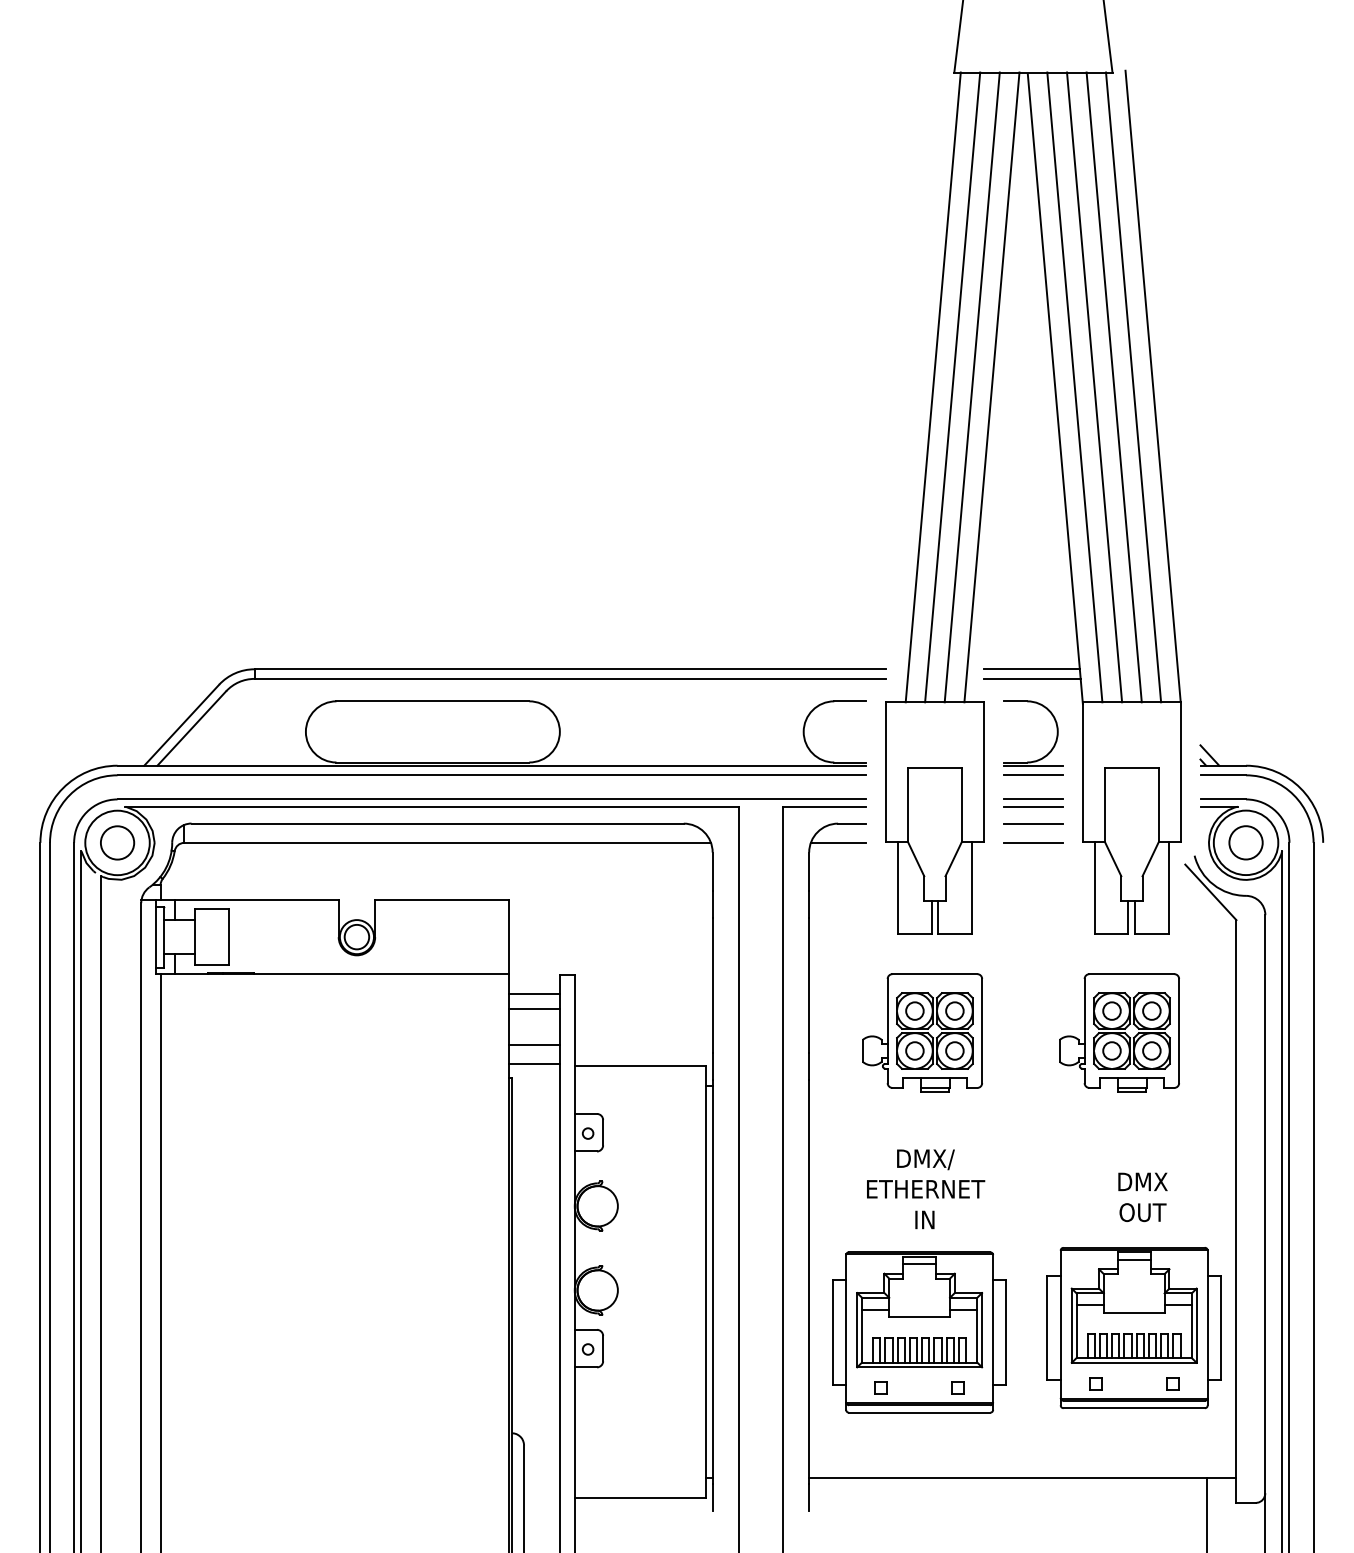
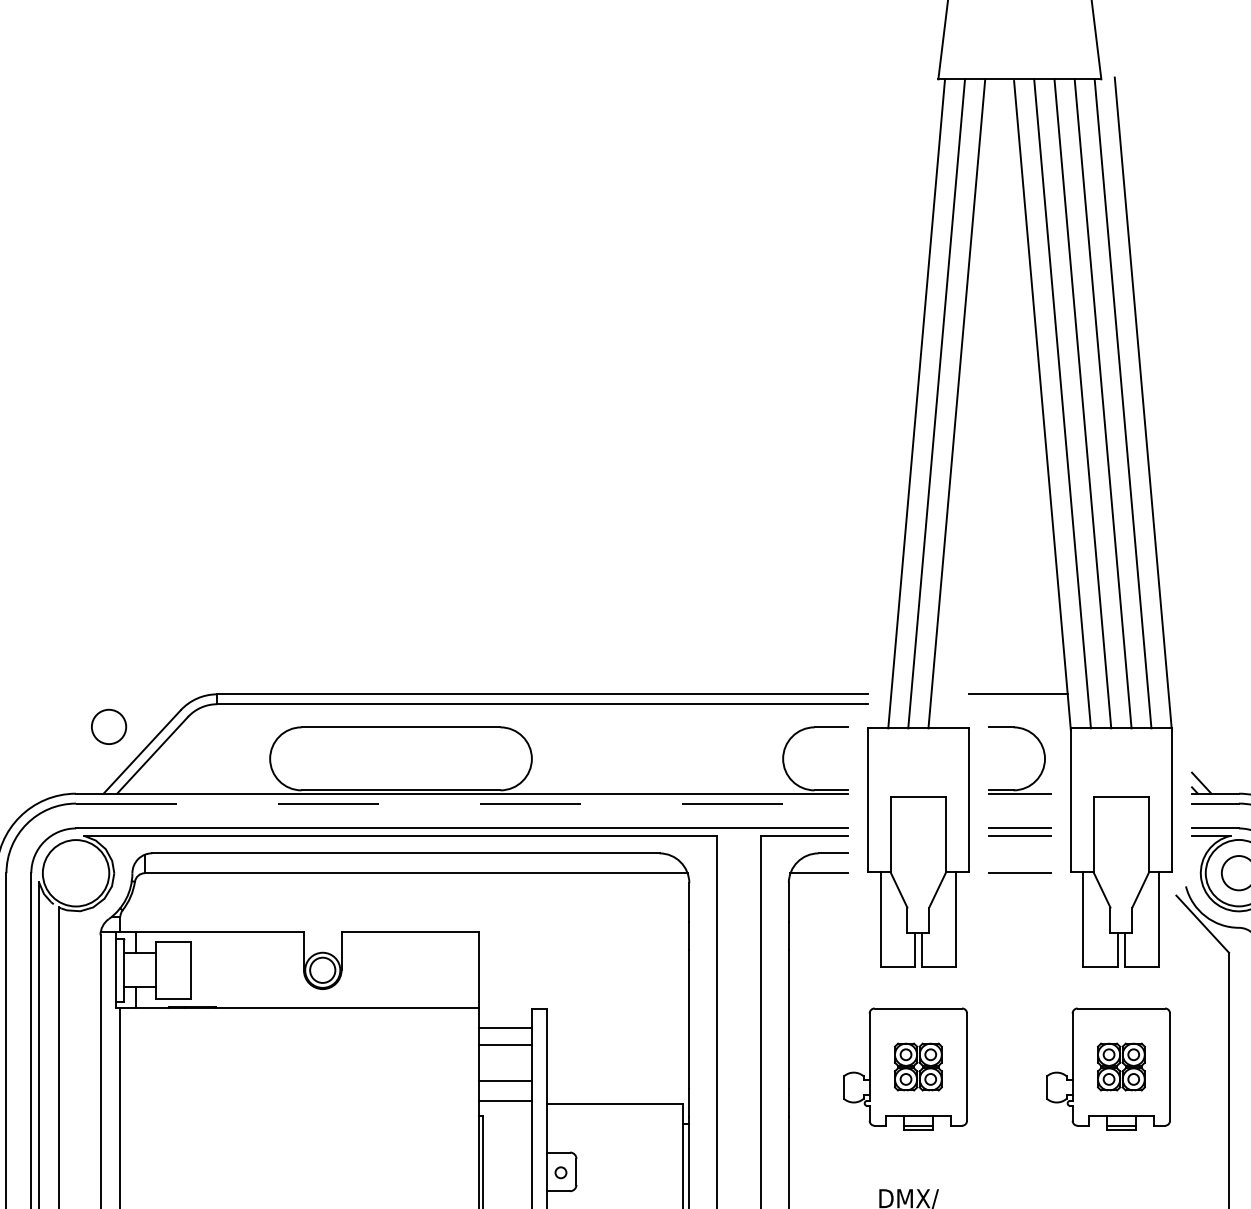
line: (991, 387) -> (976, 403), removed
line: (1031, 678) -> (1017, 703), removed
line: (492, 775) -> (462, 803), solid -> dashed
line: (1033, 775) -> (1019, 803), removed
line: (1033, 823) -> (1019, 853), removed
circle: (117, 842) -> (108, 726), moved
part: (934, 1030) -> (917, 1066), size x0.6
part: (1131, 1030) -> (1120, 1066), size x0.6

